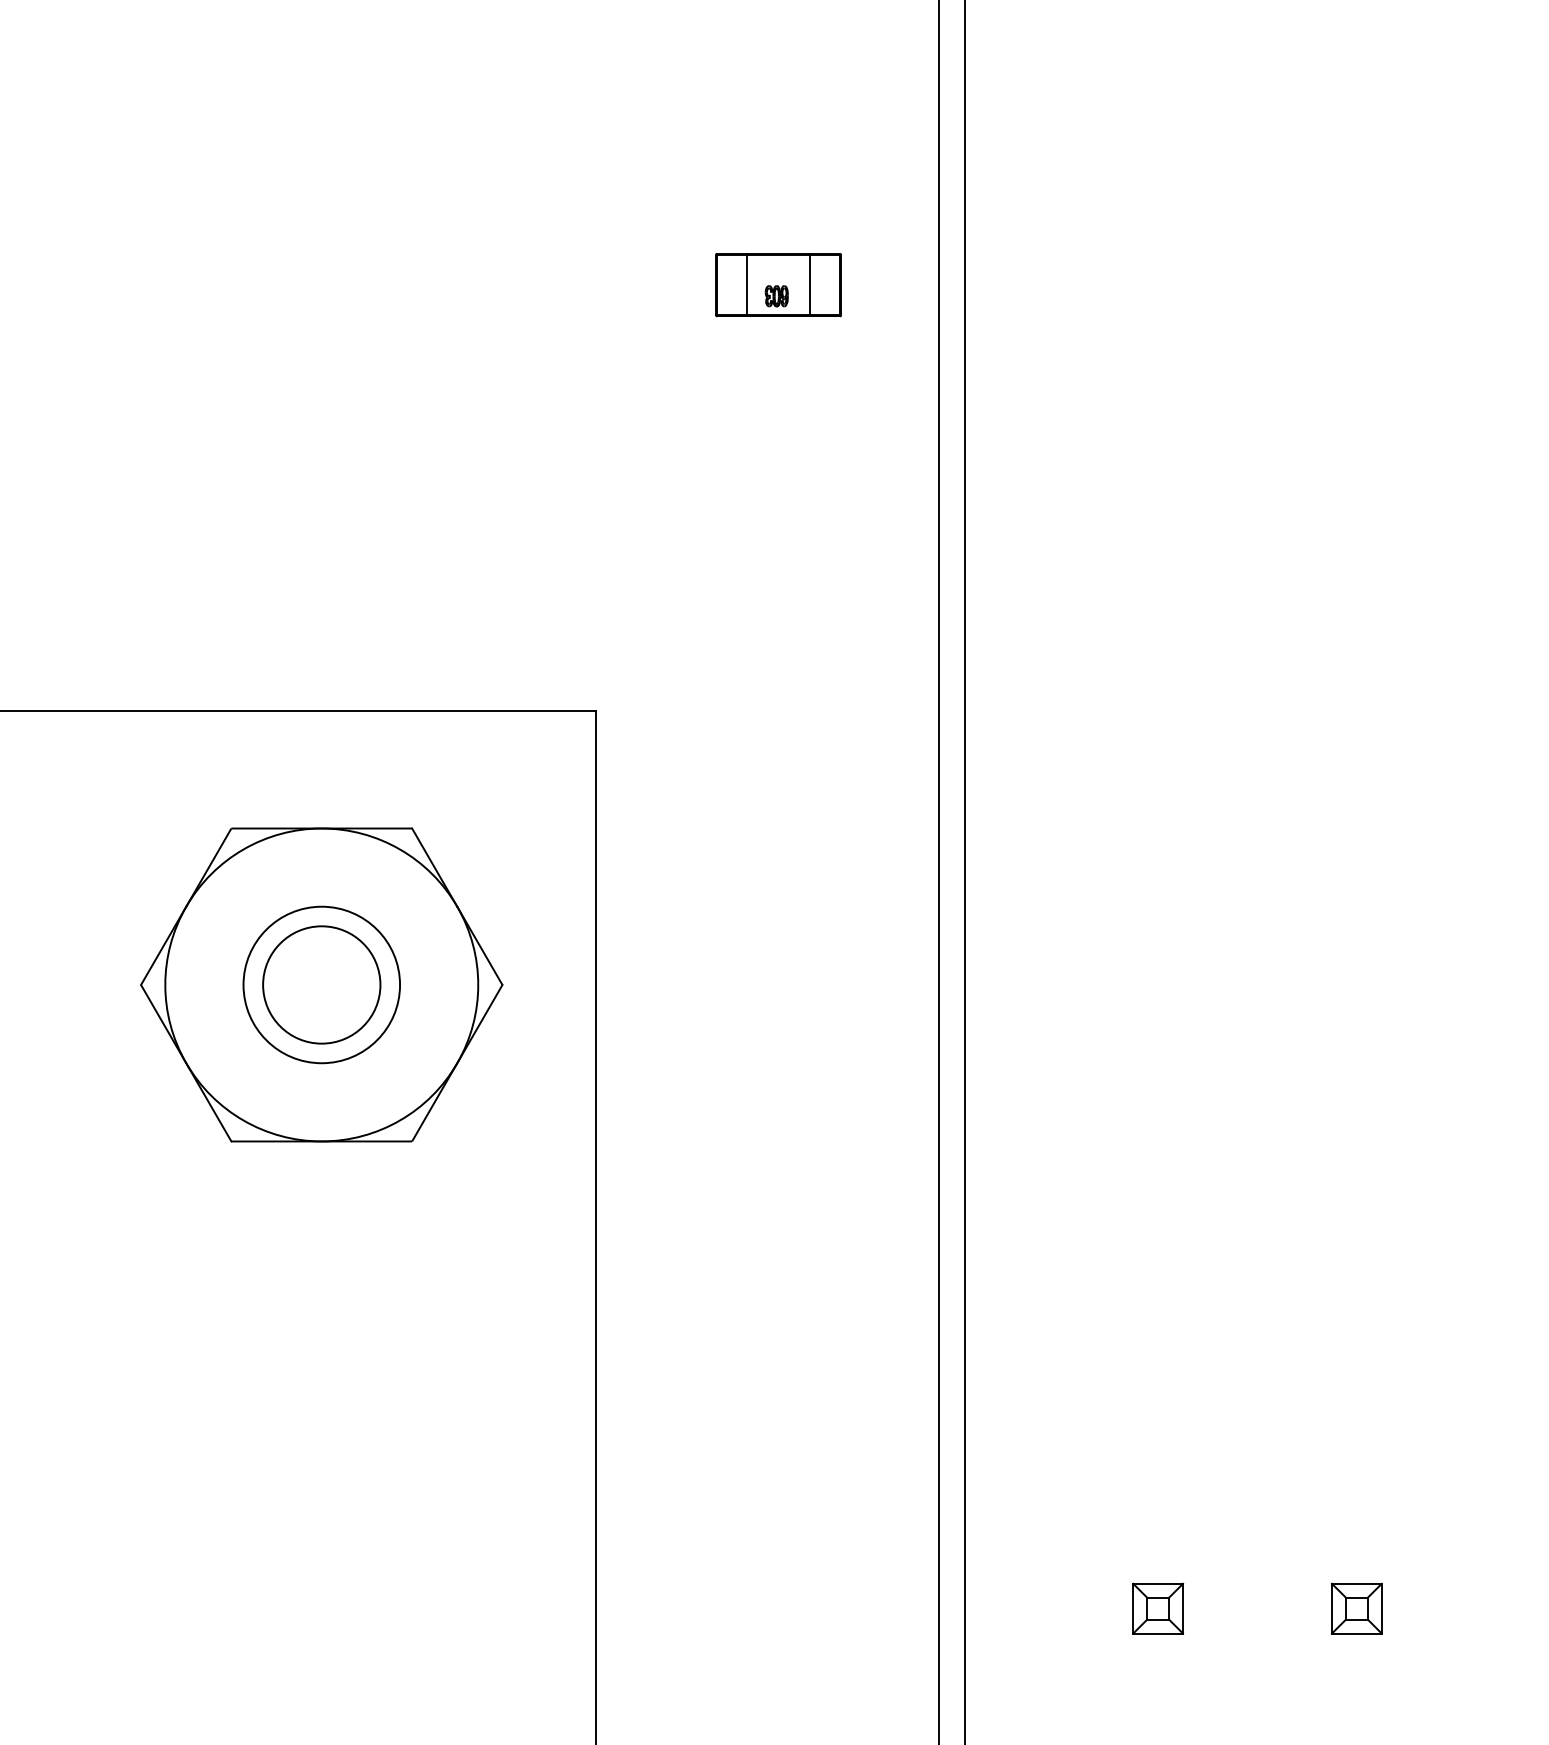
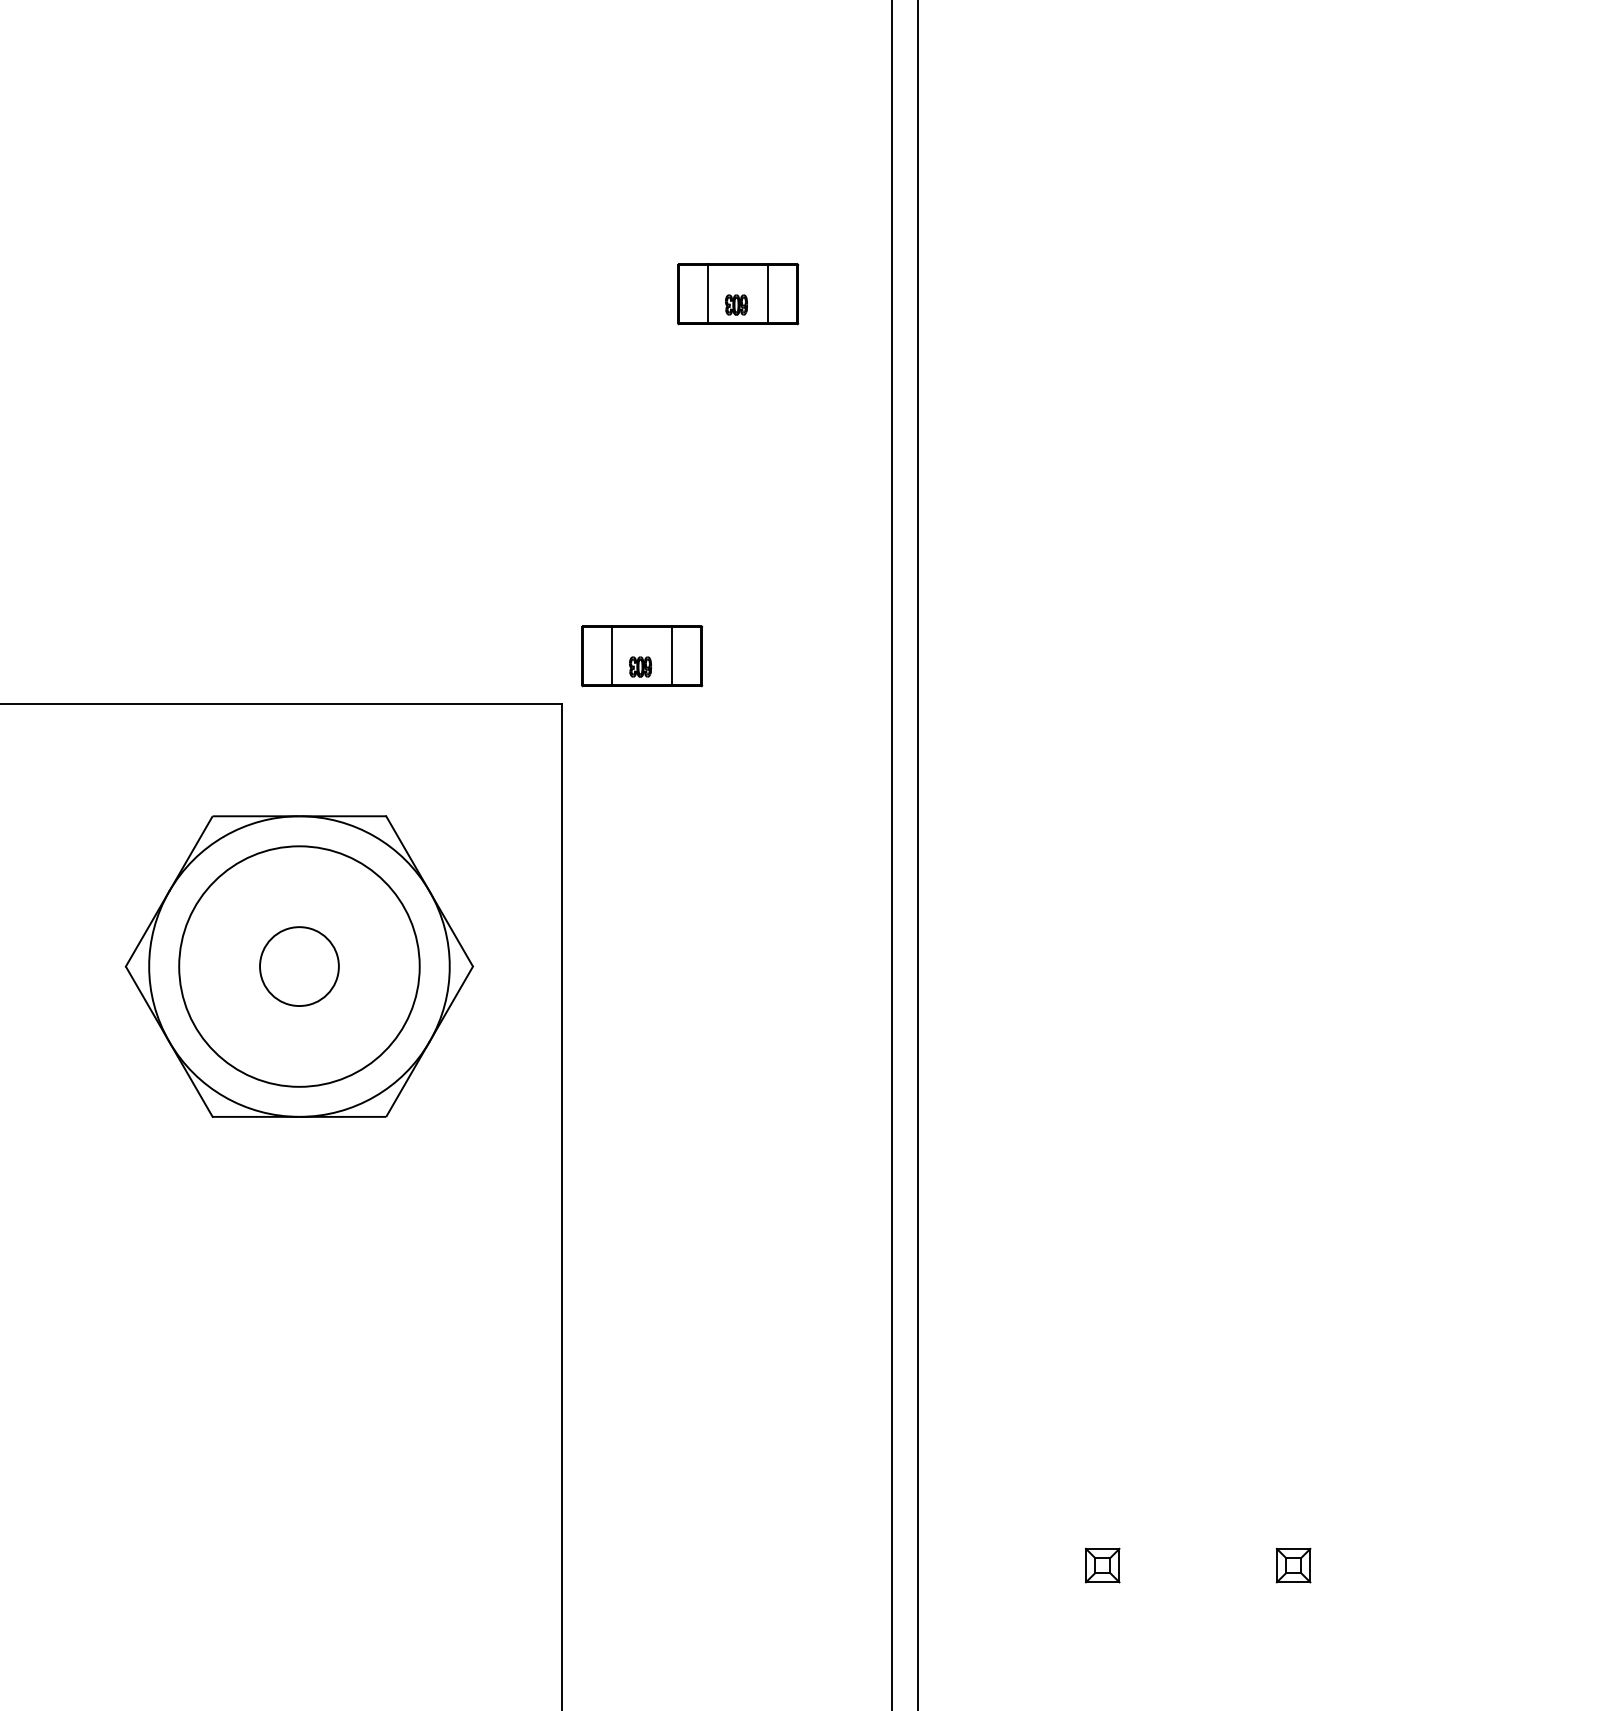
part: (678, 662) -> (642, 656), added
circle: (321, 984) -> (299, 966), size x0.7
circle: (321, 984) -> (299, 966), size x1.6
part: (1157, 1608) -> (1102, 1565), size x0.7
part: (1356, 1608) -> (1293, 1565), size x0.7

